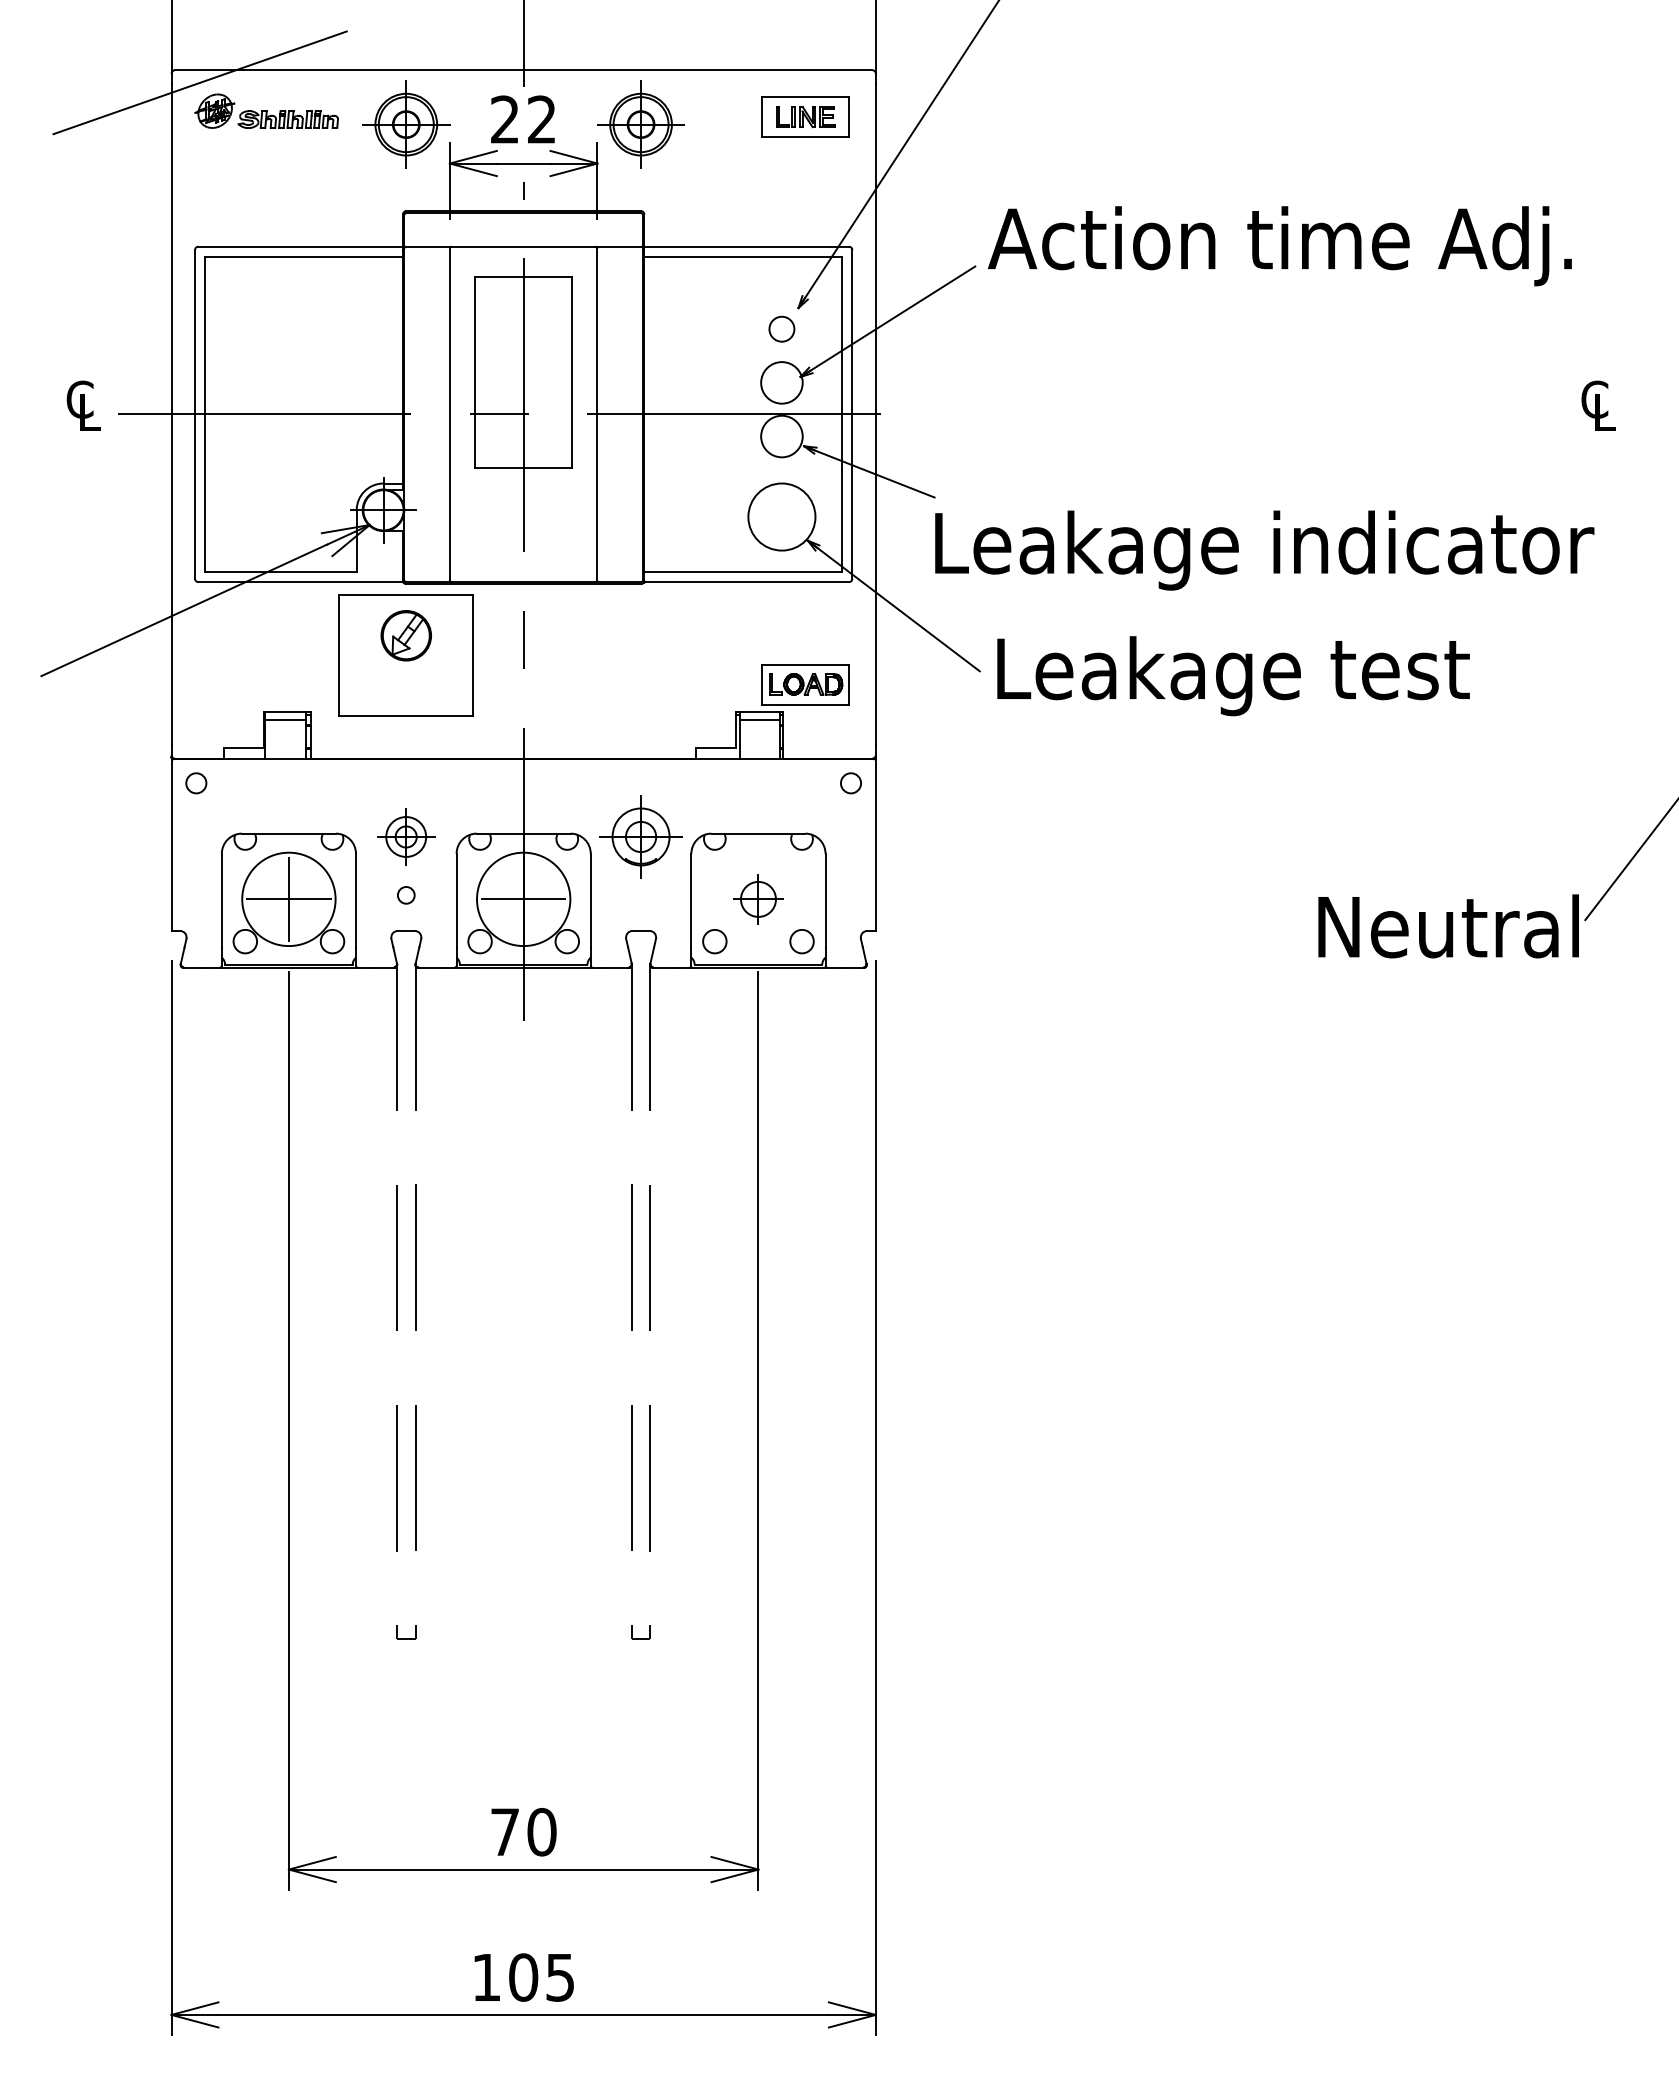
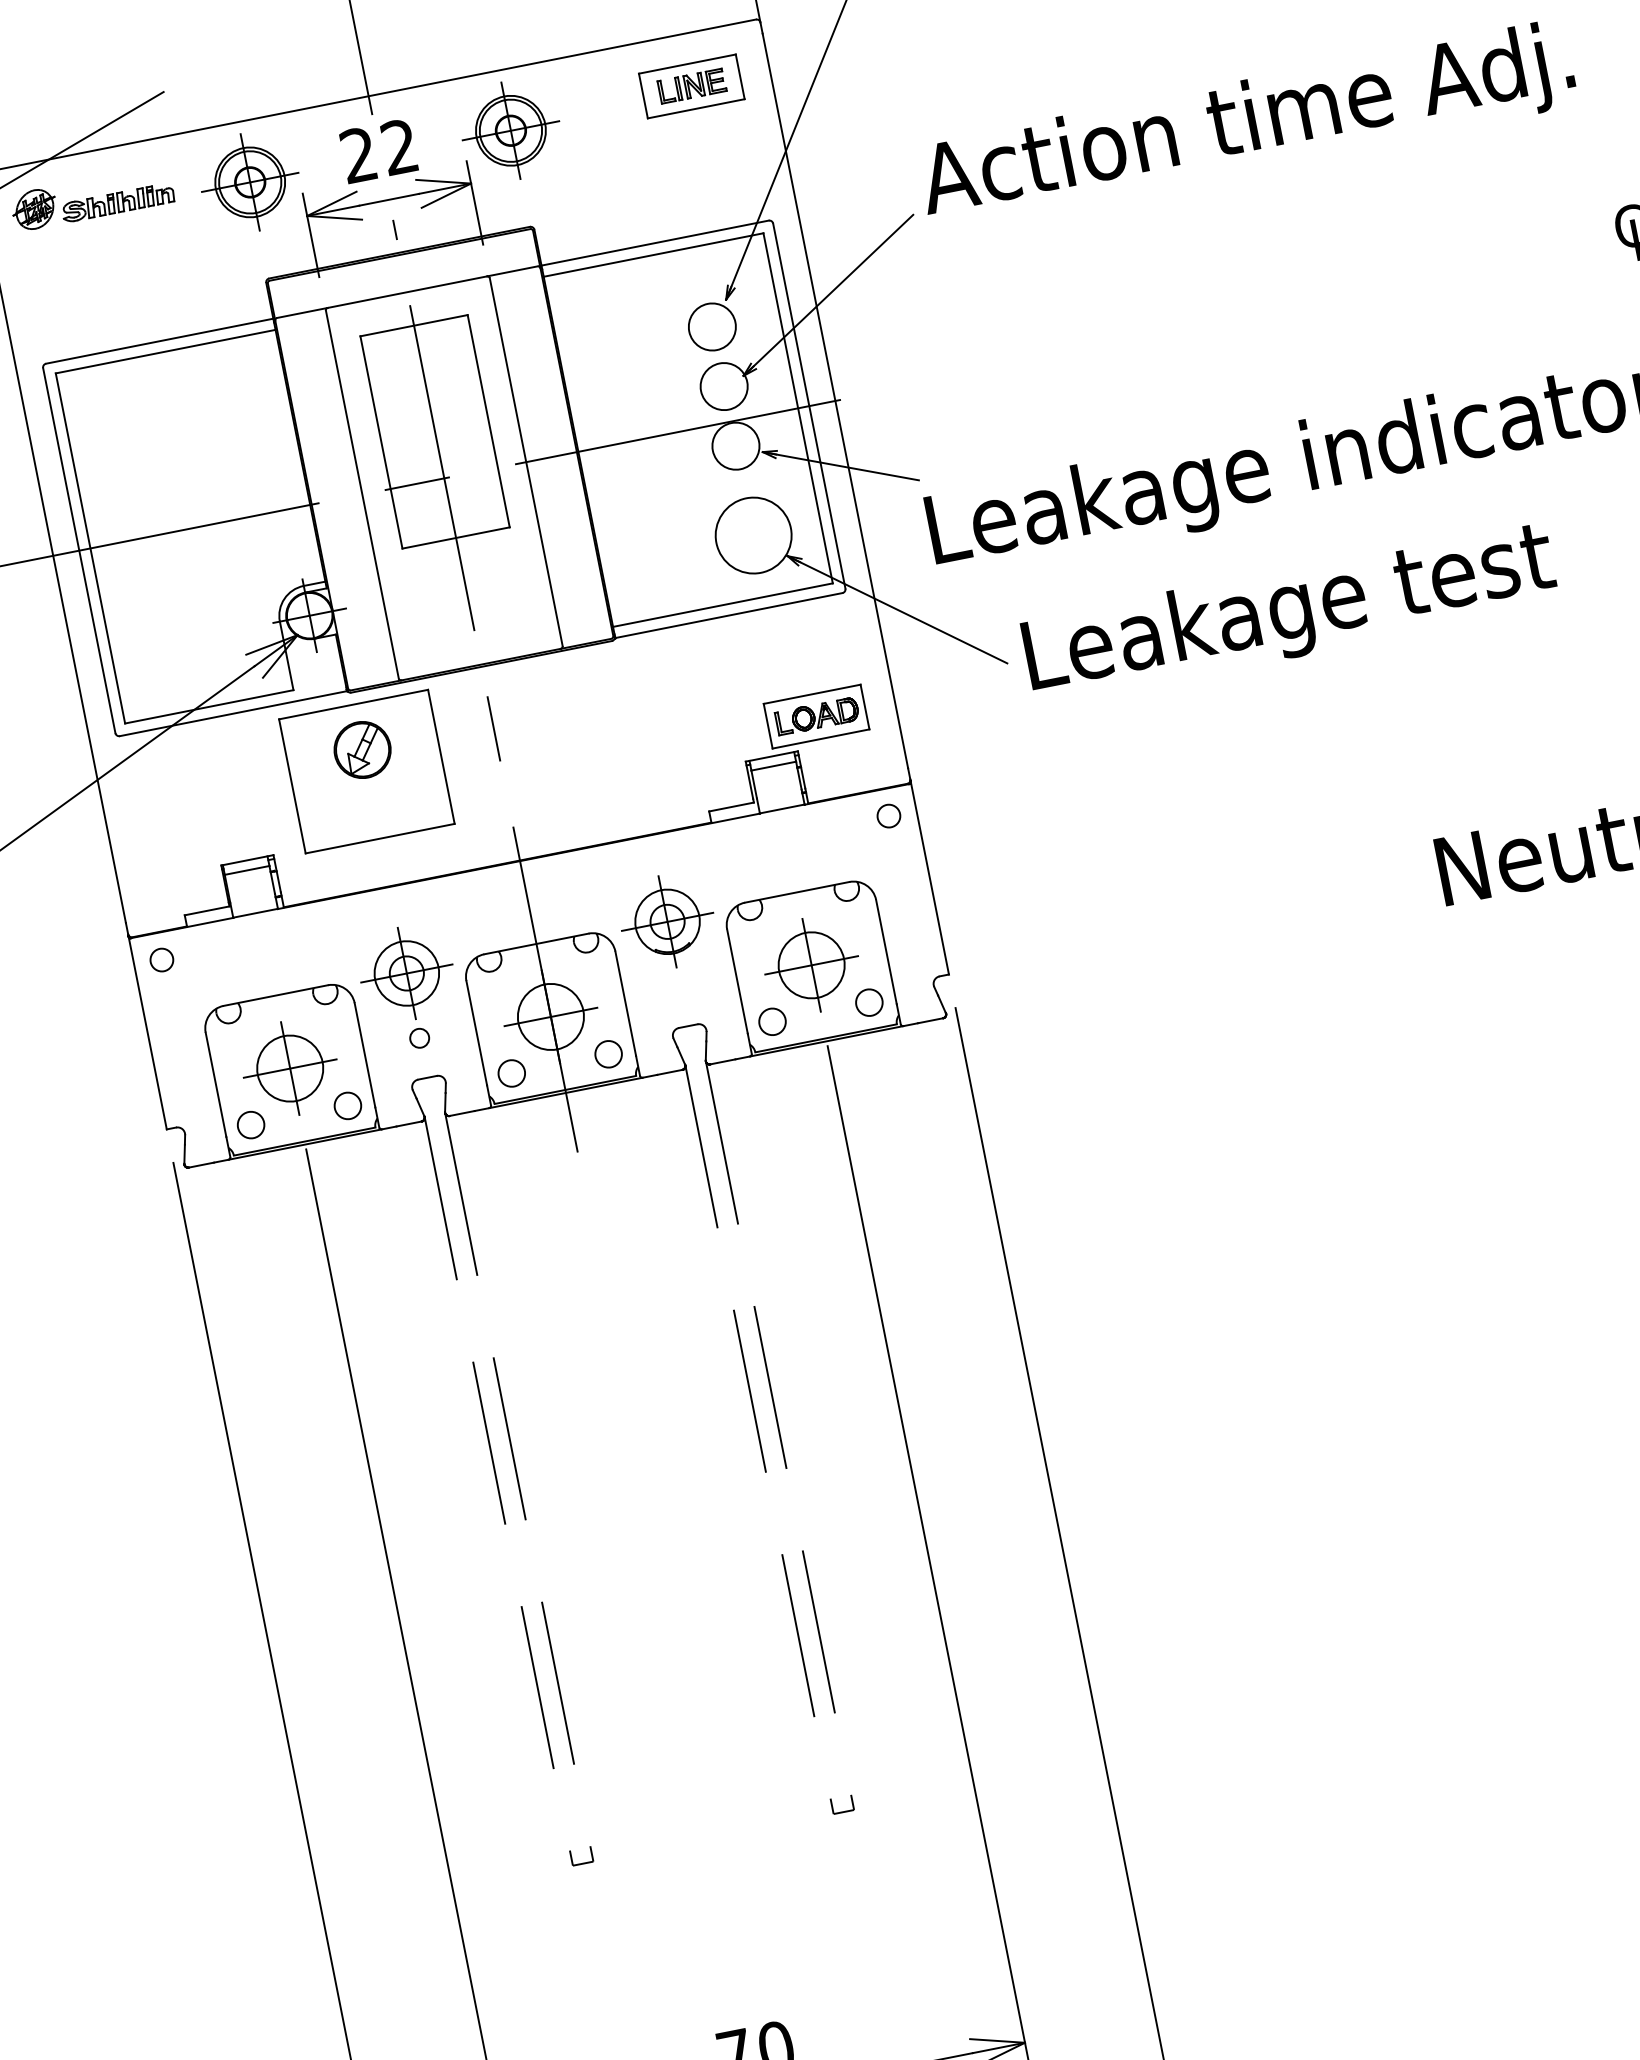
circle: (781, 329) -> (711, 327), size x1.67
part: (405, 836) -> (405, 973), size x1.43
circle: (288, 899) -> (289, 1068), size x0.62
circle: (523, 899) -> (550, 1017), size x0.62
part: (758, 899) -> (811, 965), size x1.67

